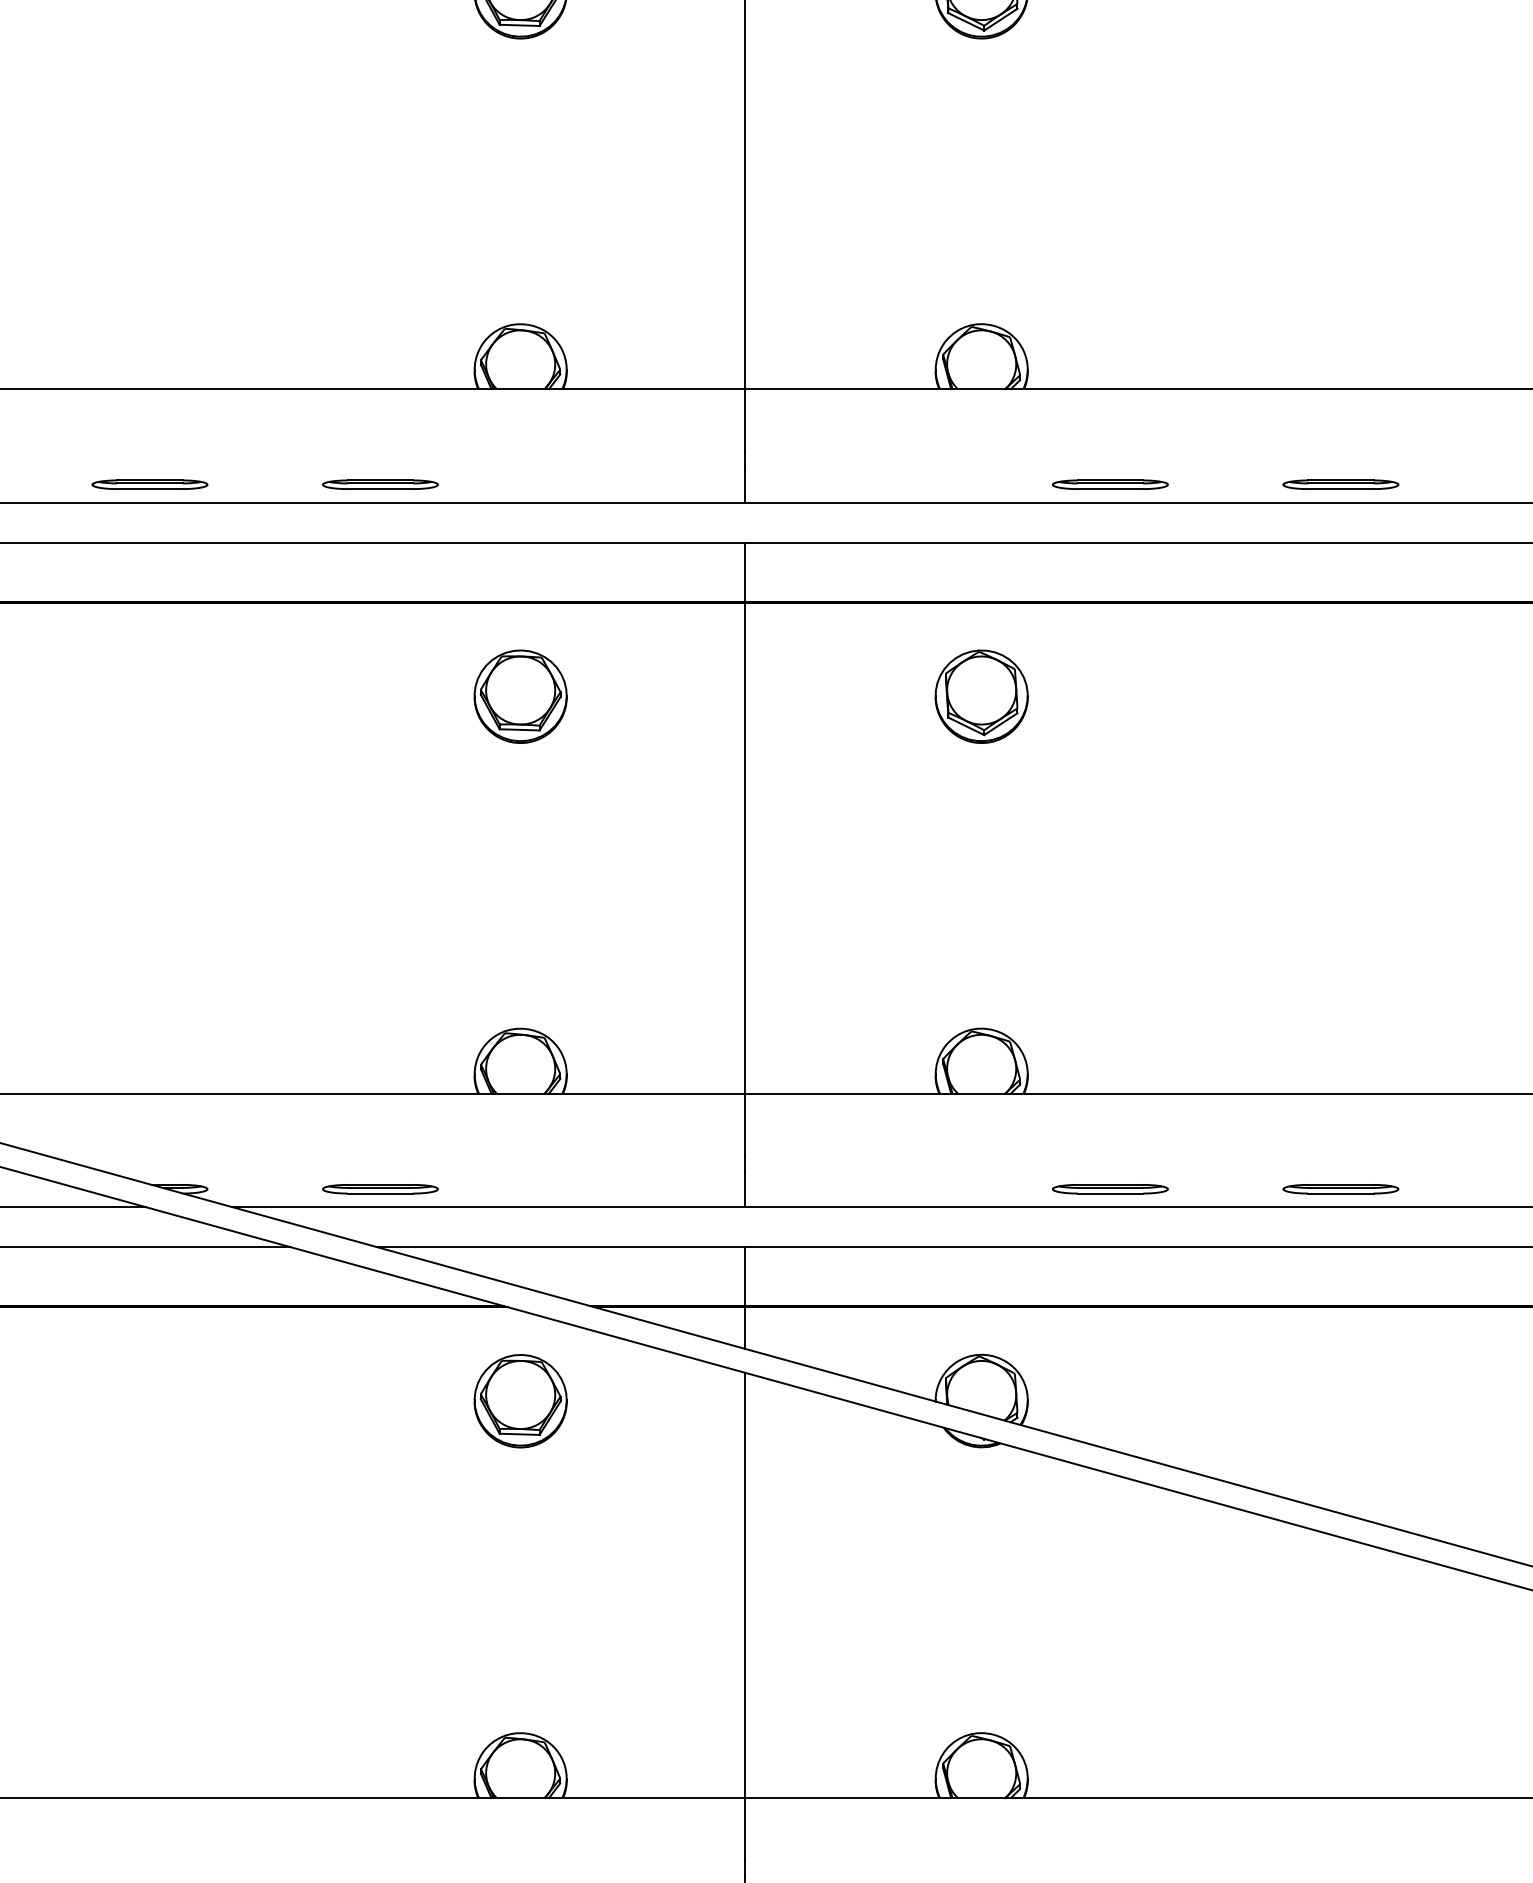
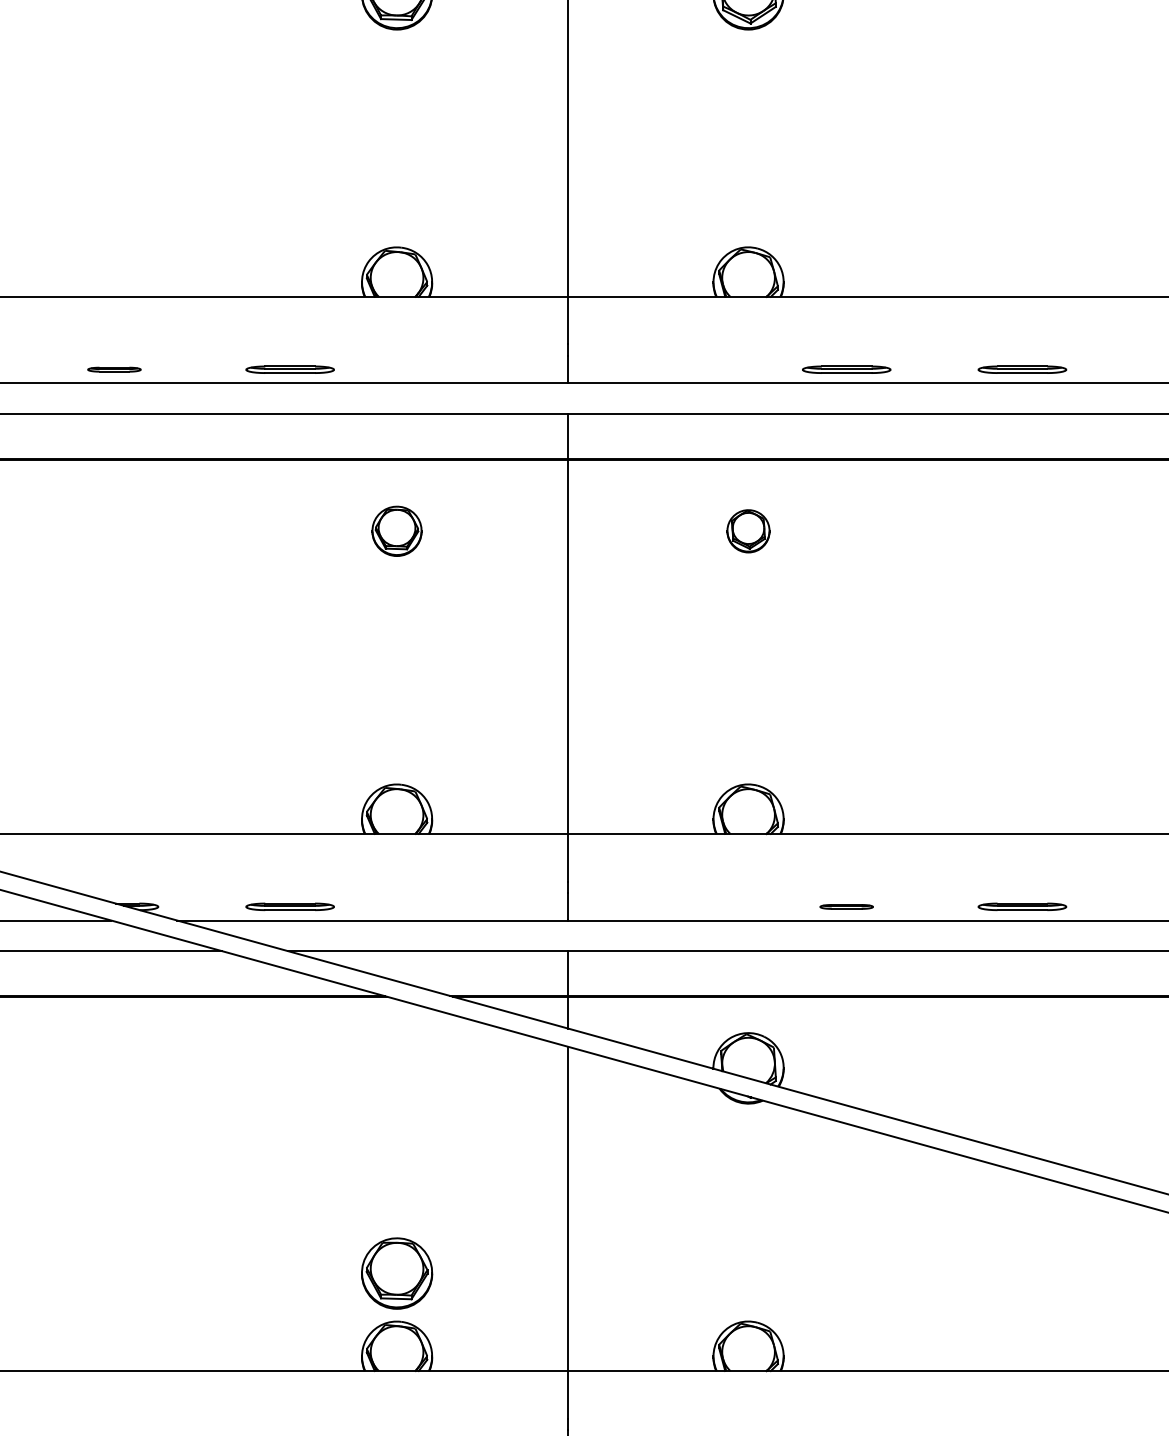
part: (149, 484) -> (114, 369), size x0.6
part: (520, 696) -> (396, 531), size x0.7
part: (981, 696) -> (748, 531), size x0.6
part: (1110, 1189) -> (846, 907), size x0.6
part: (520, 1401) -> (396, 1273), moved

